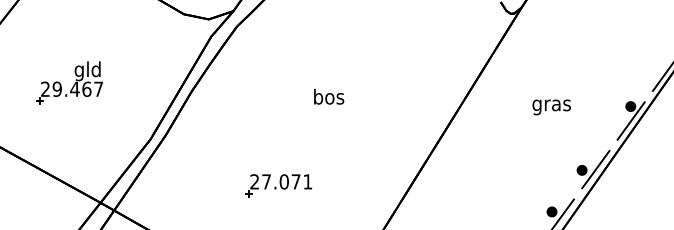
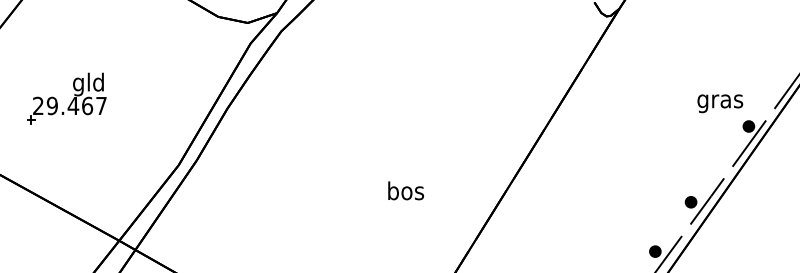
part: (69, 82) -> (66, 97), moved
text: (329, 96) -> (406, 190), moved
text: (551, 107) -> (720, 103), moved
part: (278, 185) -> (330, 220), removed

